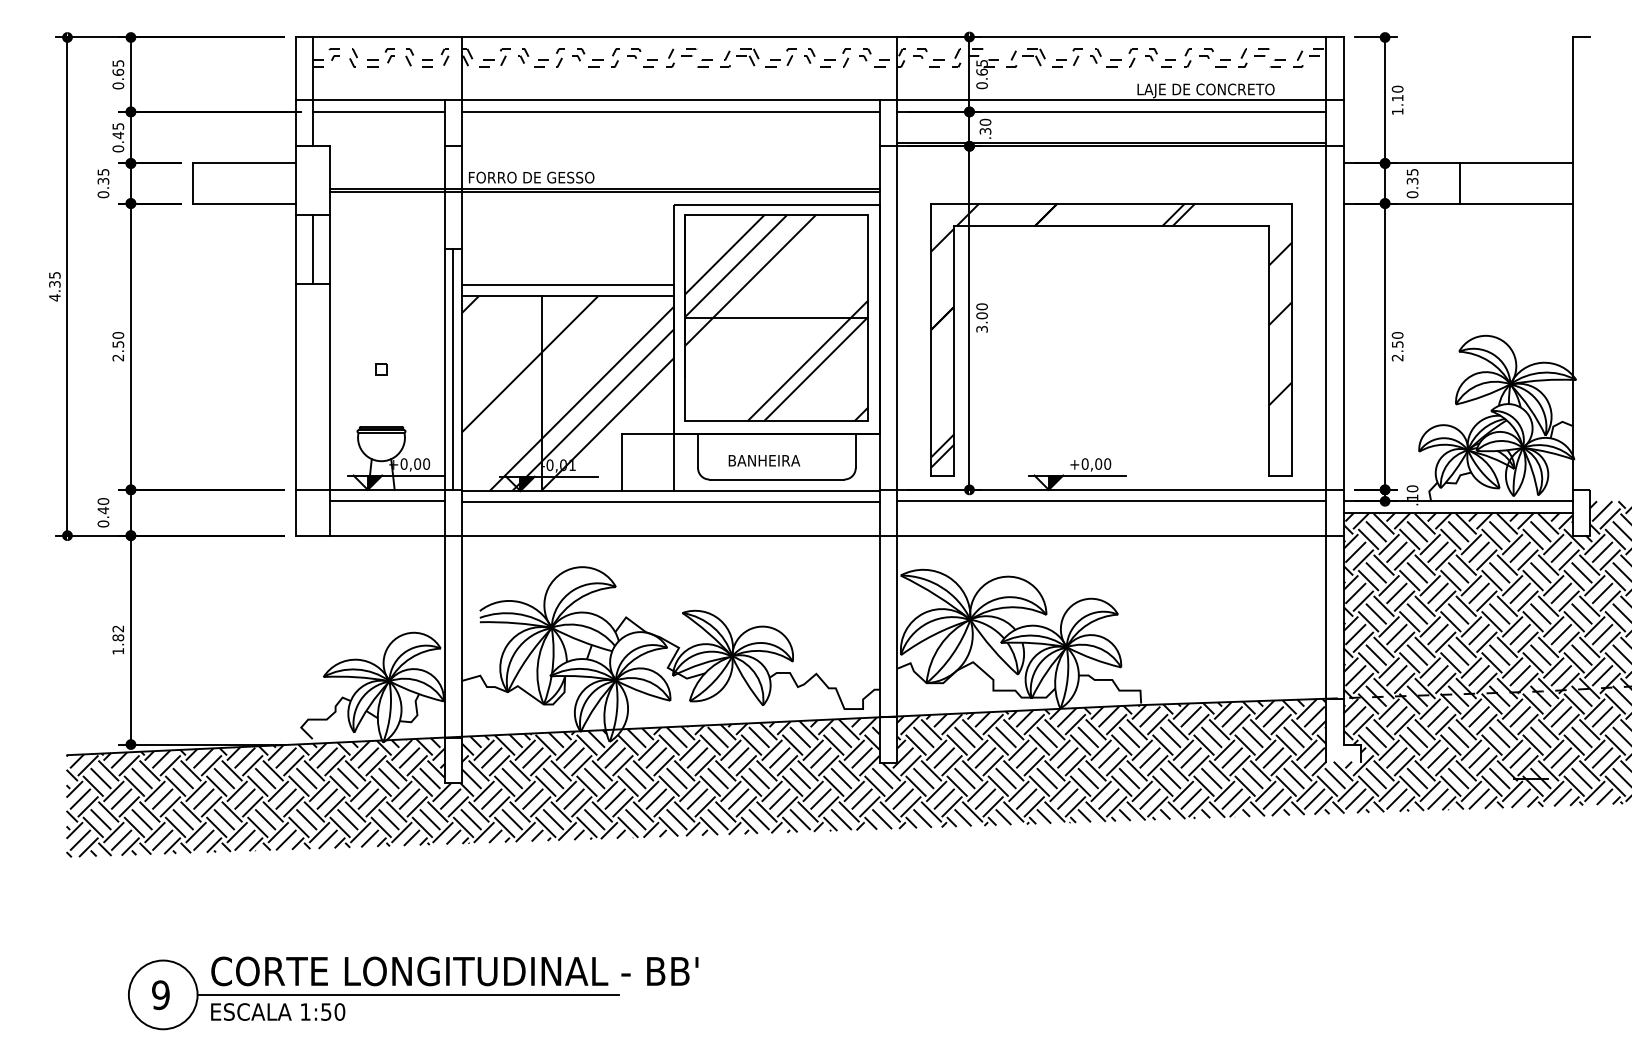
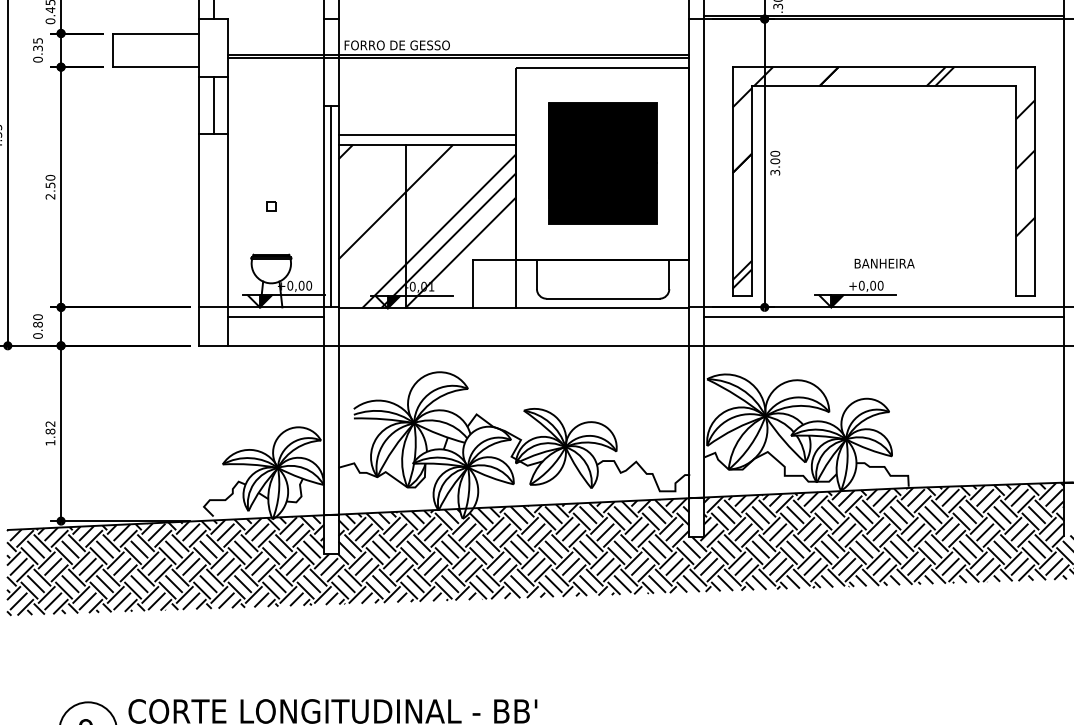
part: (776, 317) -> (602, 162), size x0.7
text: (764, 460) -> (884, 263), moved
line: (670, 502) -> (513, 317), removed
text: (103, 510) -> (38, 324), 0.40 -> 0.80

